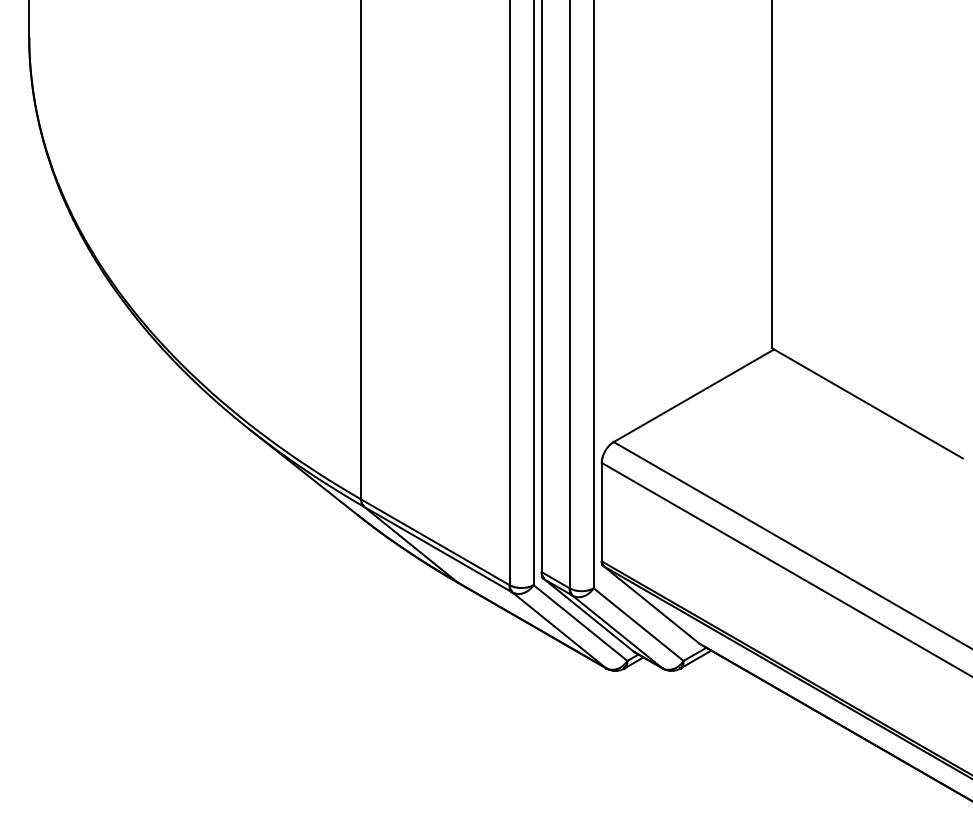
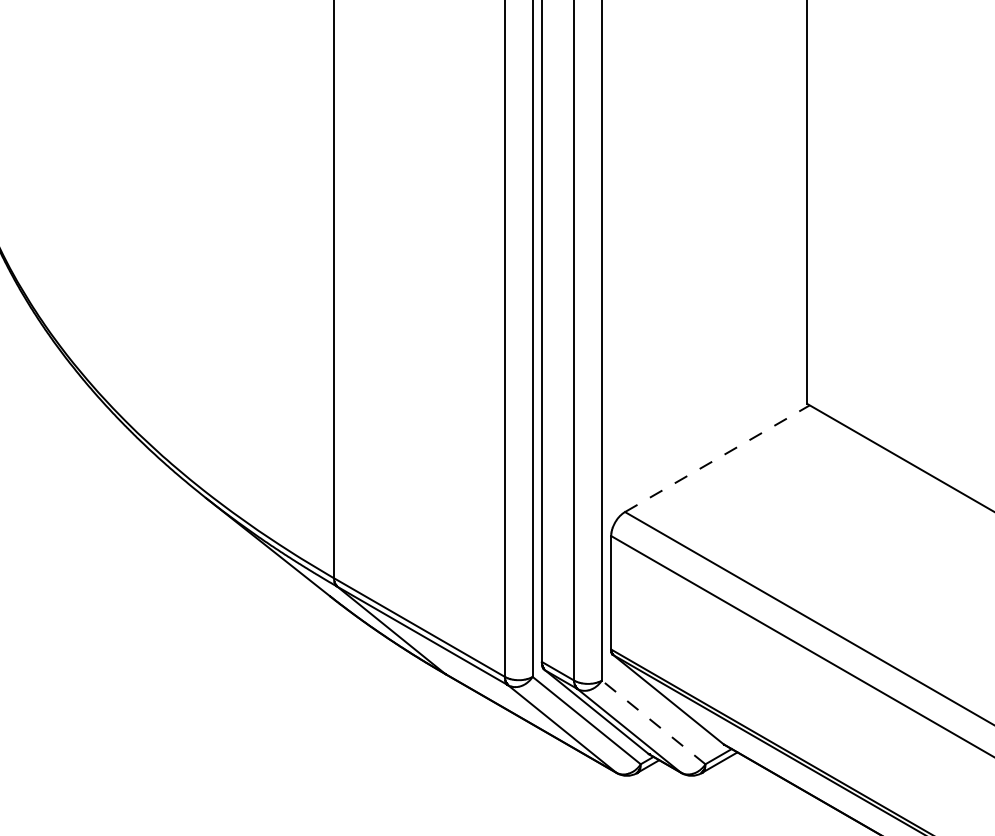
line: (693, 395) -> (716, 458), solid -> dashed
line: (638, 624) -> (653, 722), solid -> dashed

